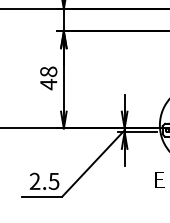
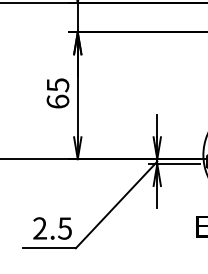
text: (48, 78) -> (57, 93), 48 -> 65

